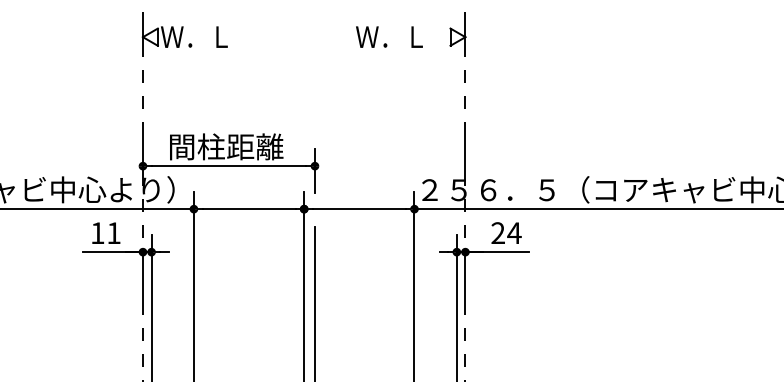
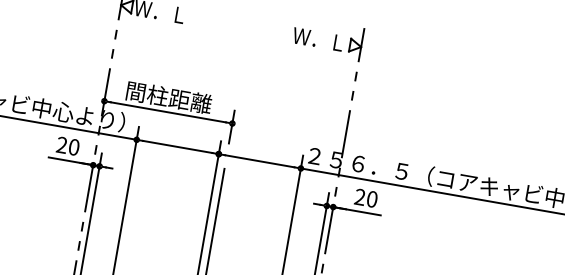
text: (389, 36) -> (318, 39), moved
text: (105, 233) -> (67, 146), 11 -> 20
text: (514, 233) -> (372, 199), 24 -> 20

